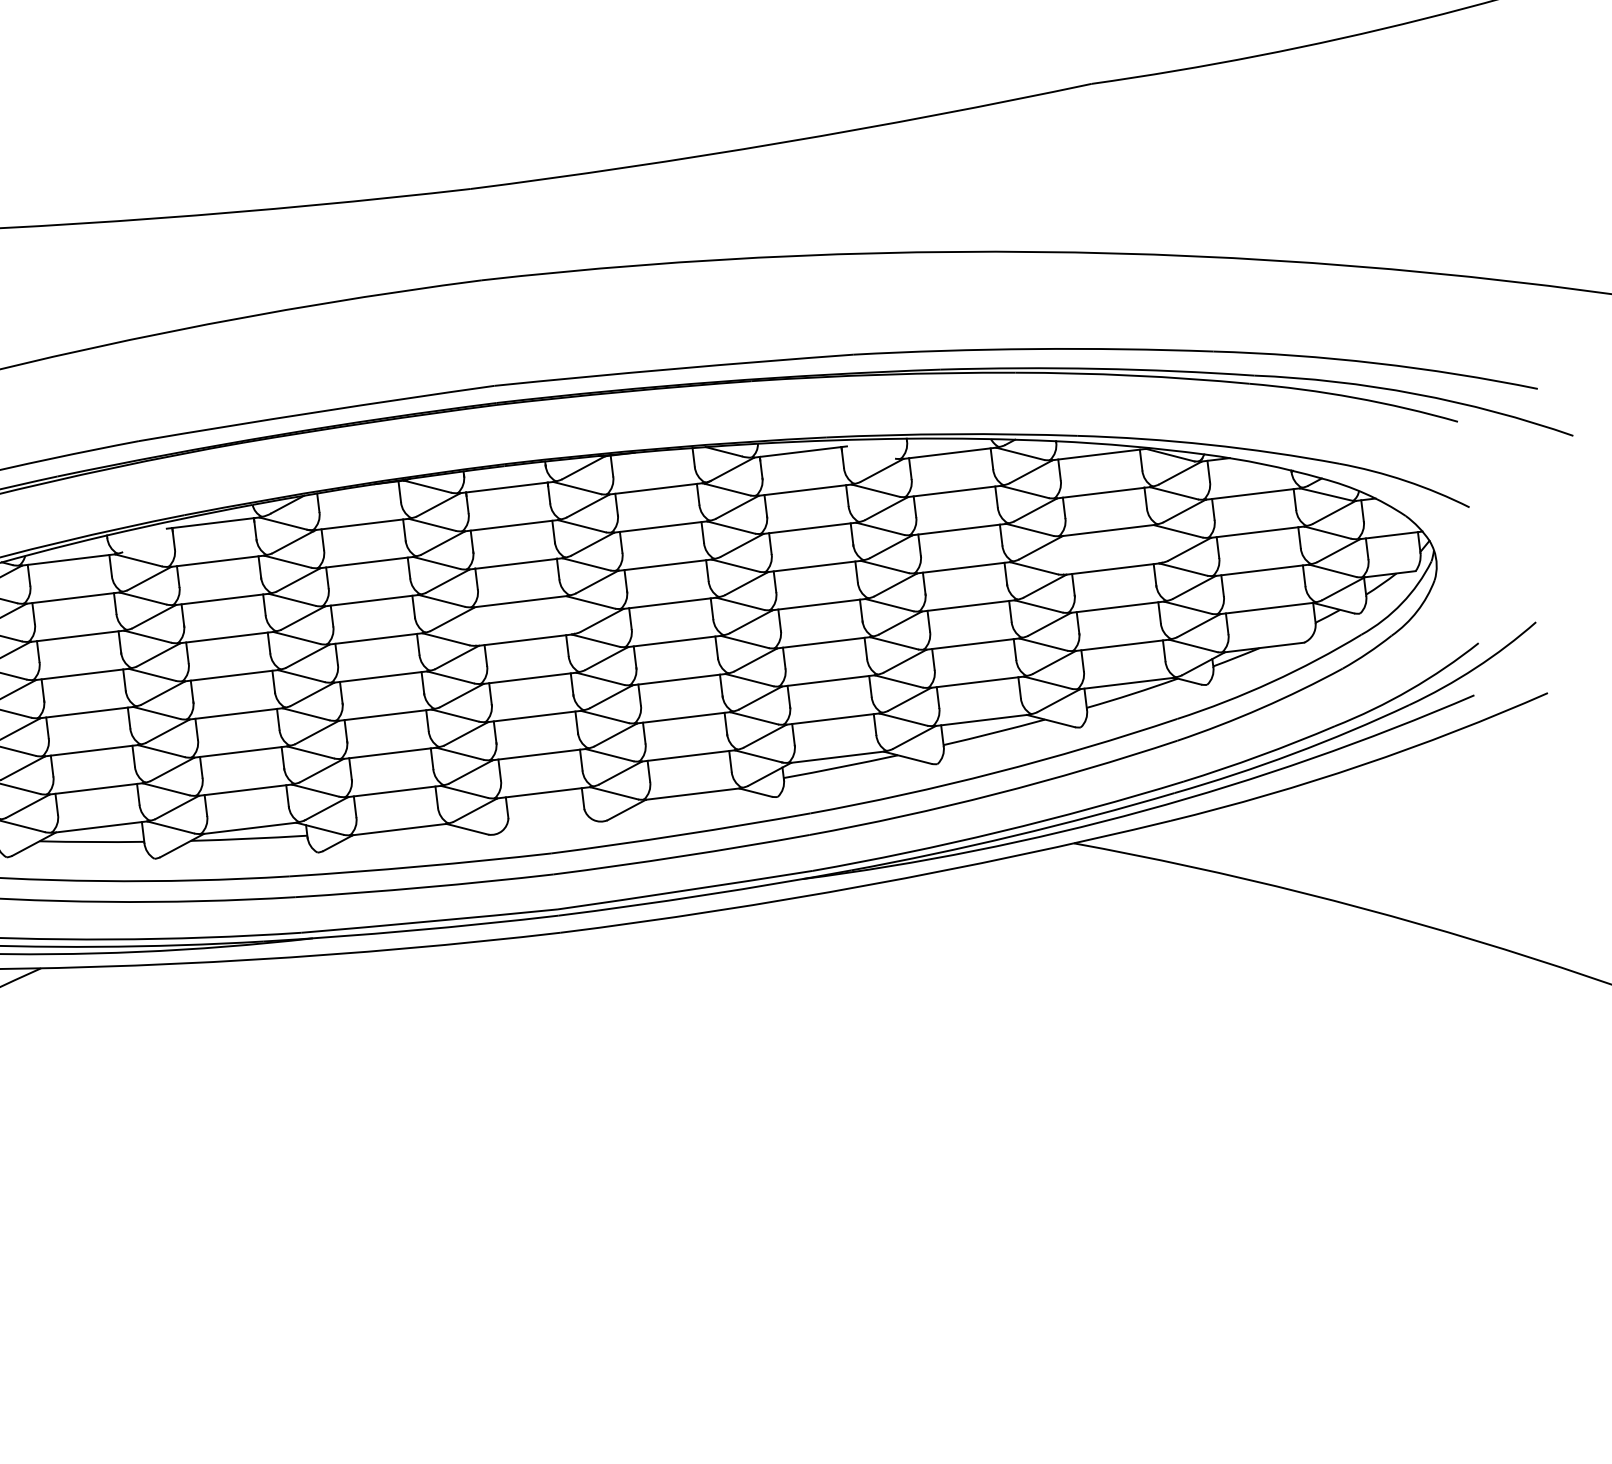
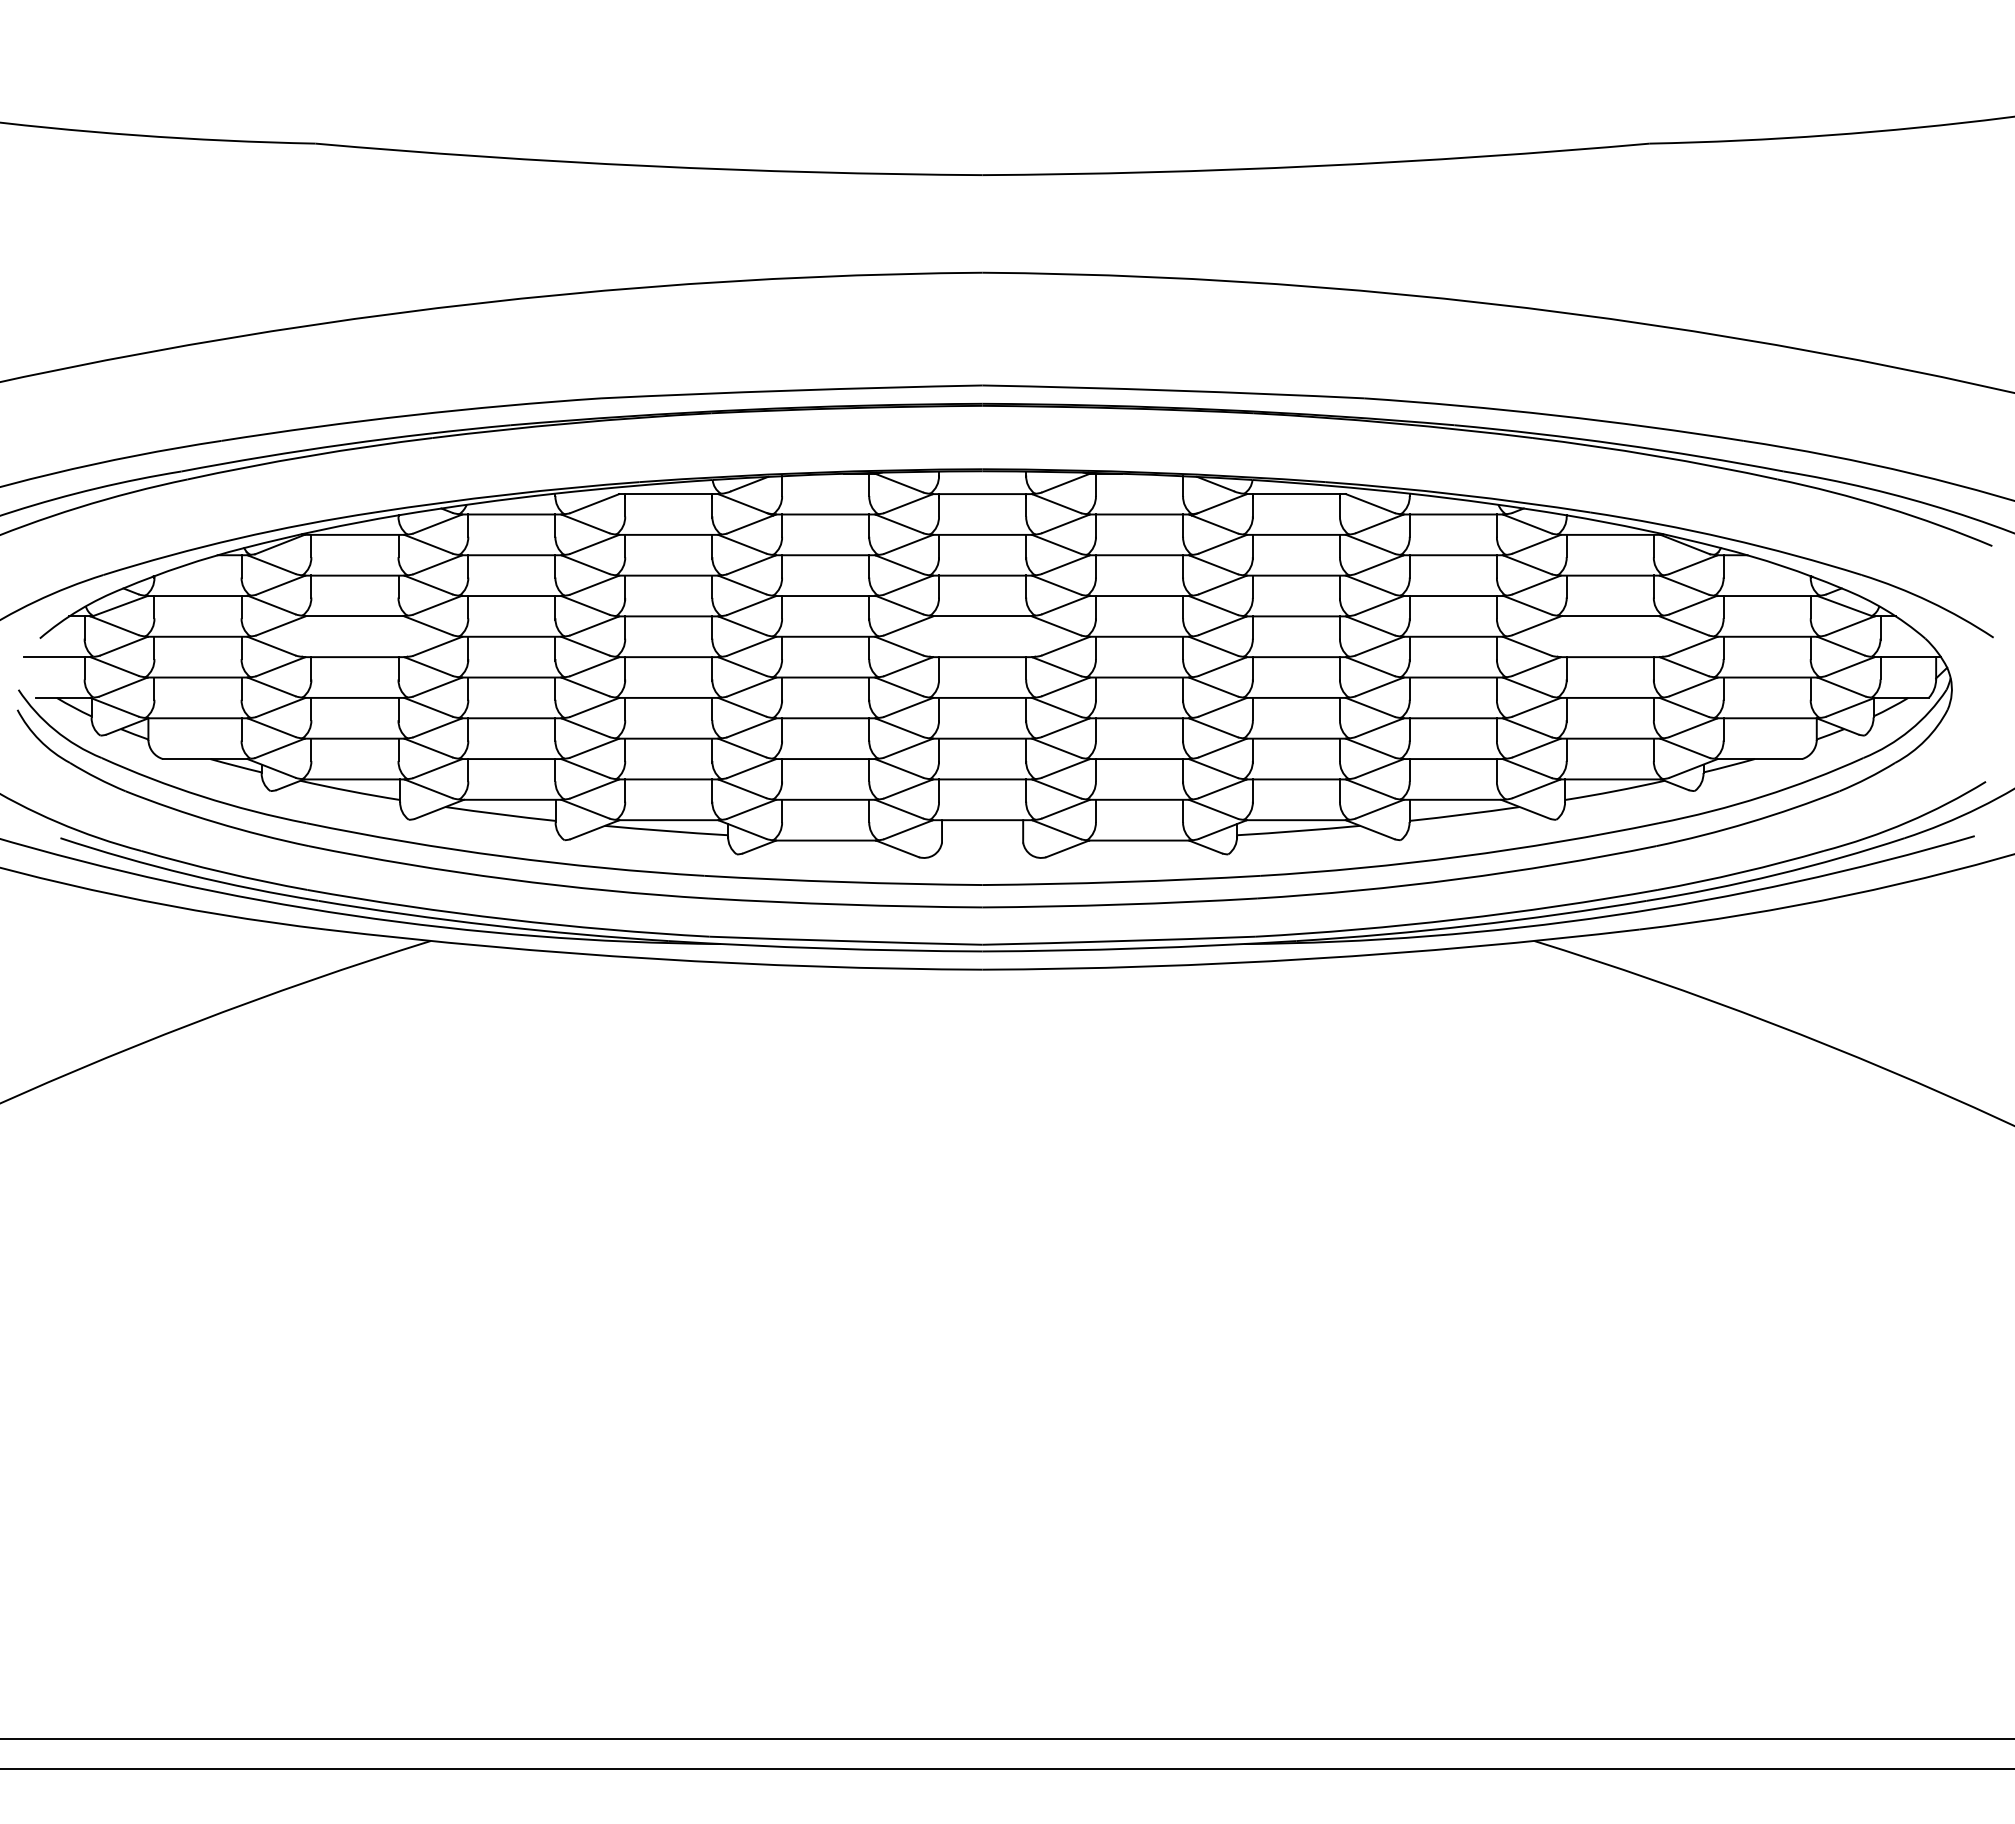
line: (870, 452) -> (1369, 503), added
line: (144, 540) -> (594, 503), added

